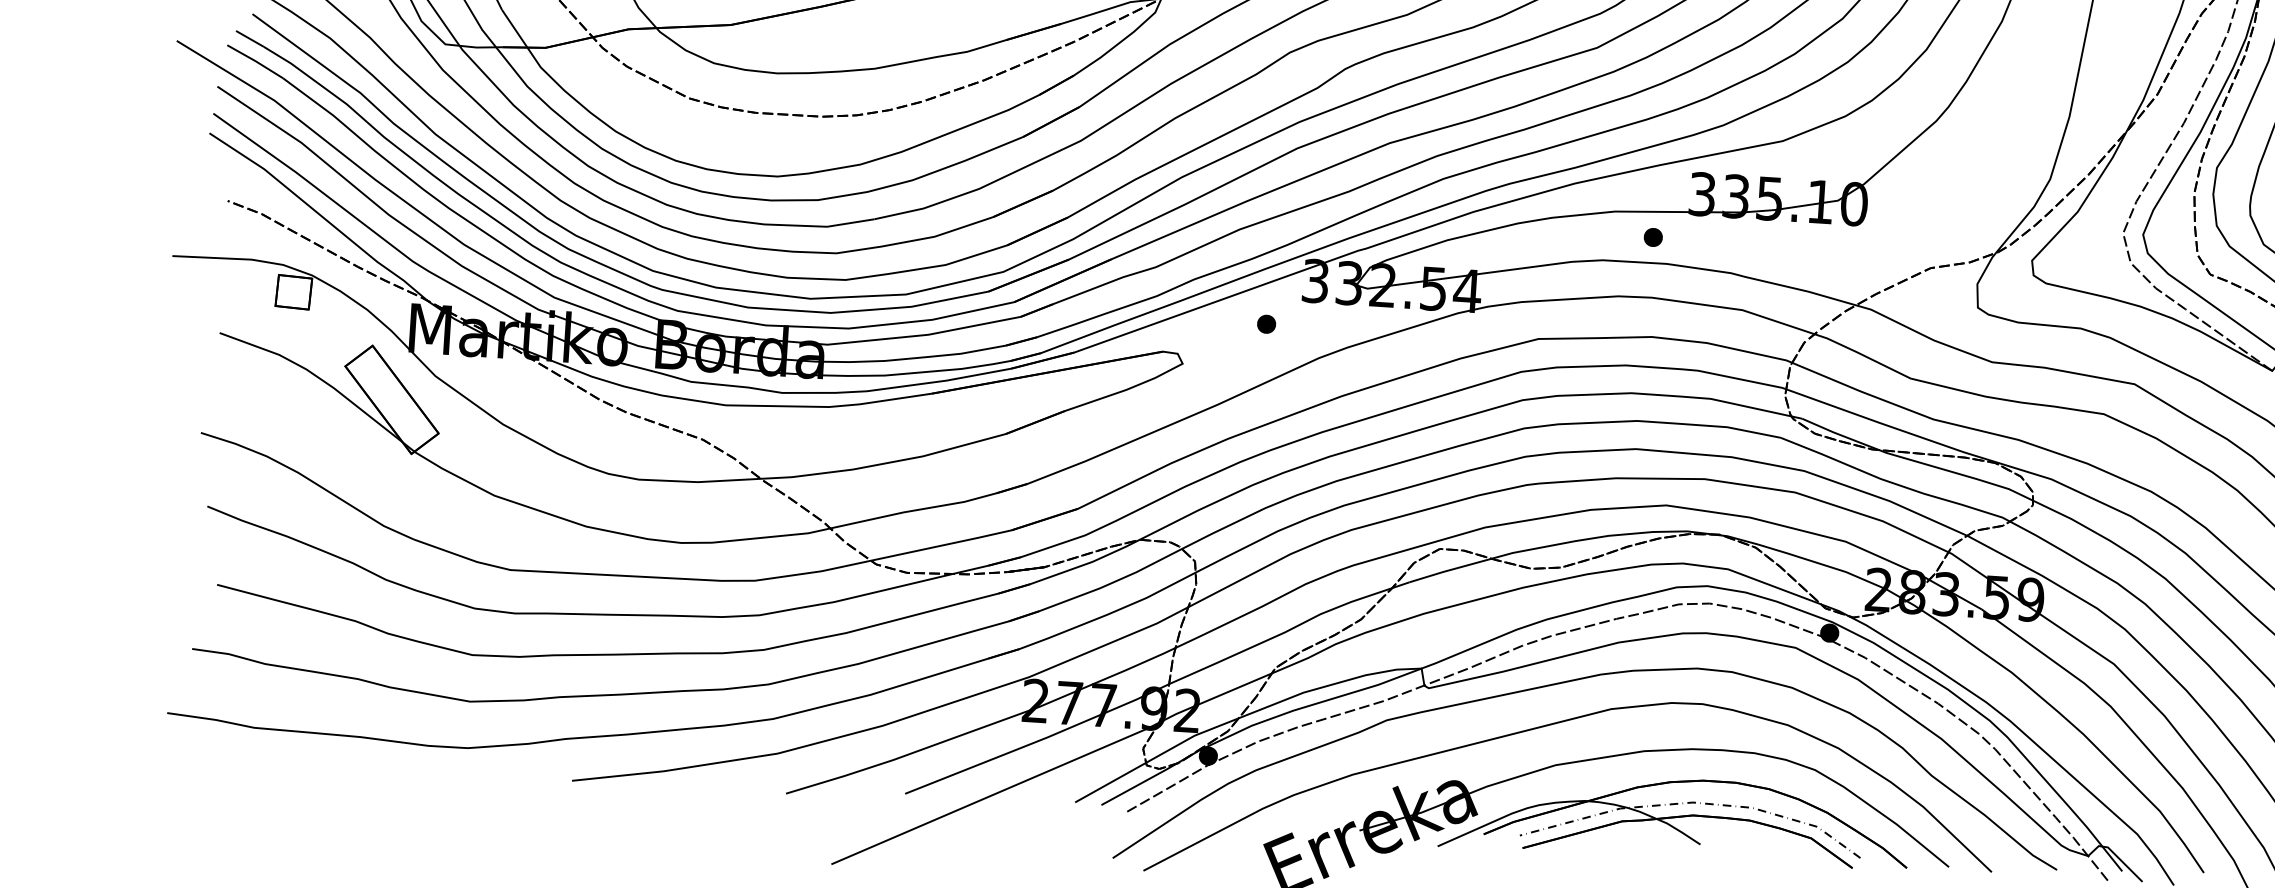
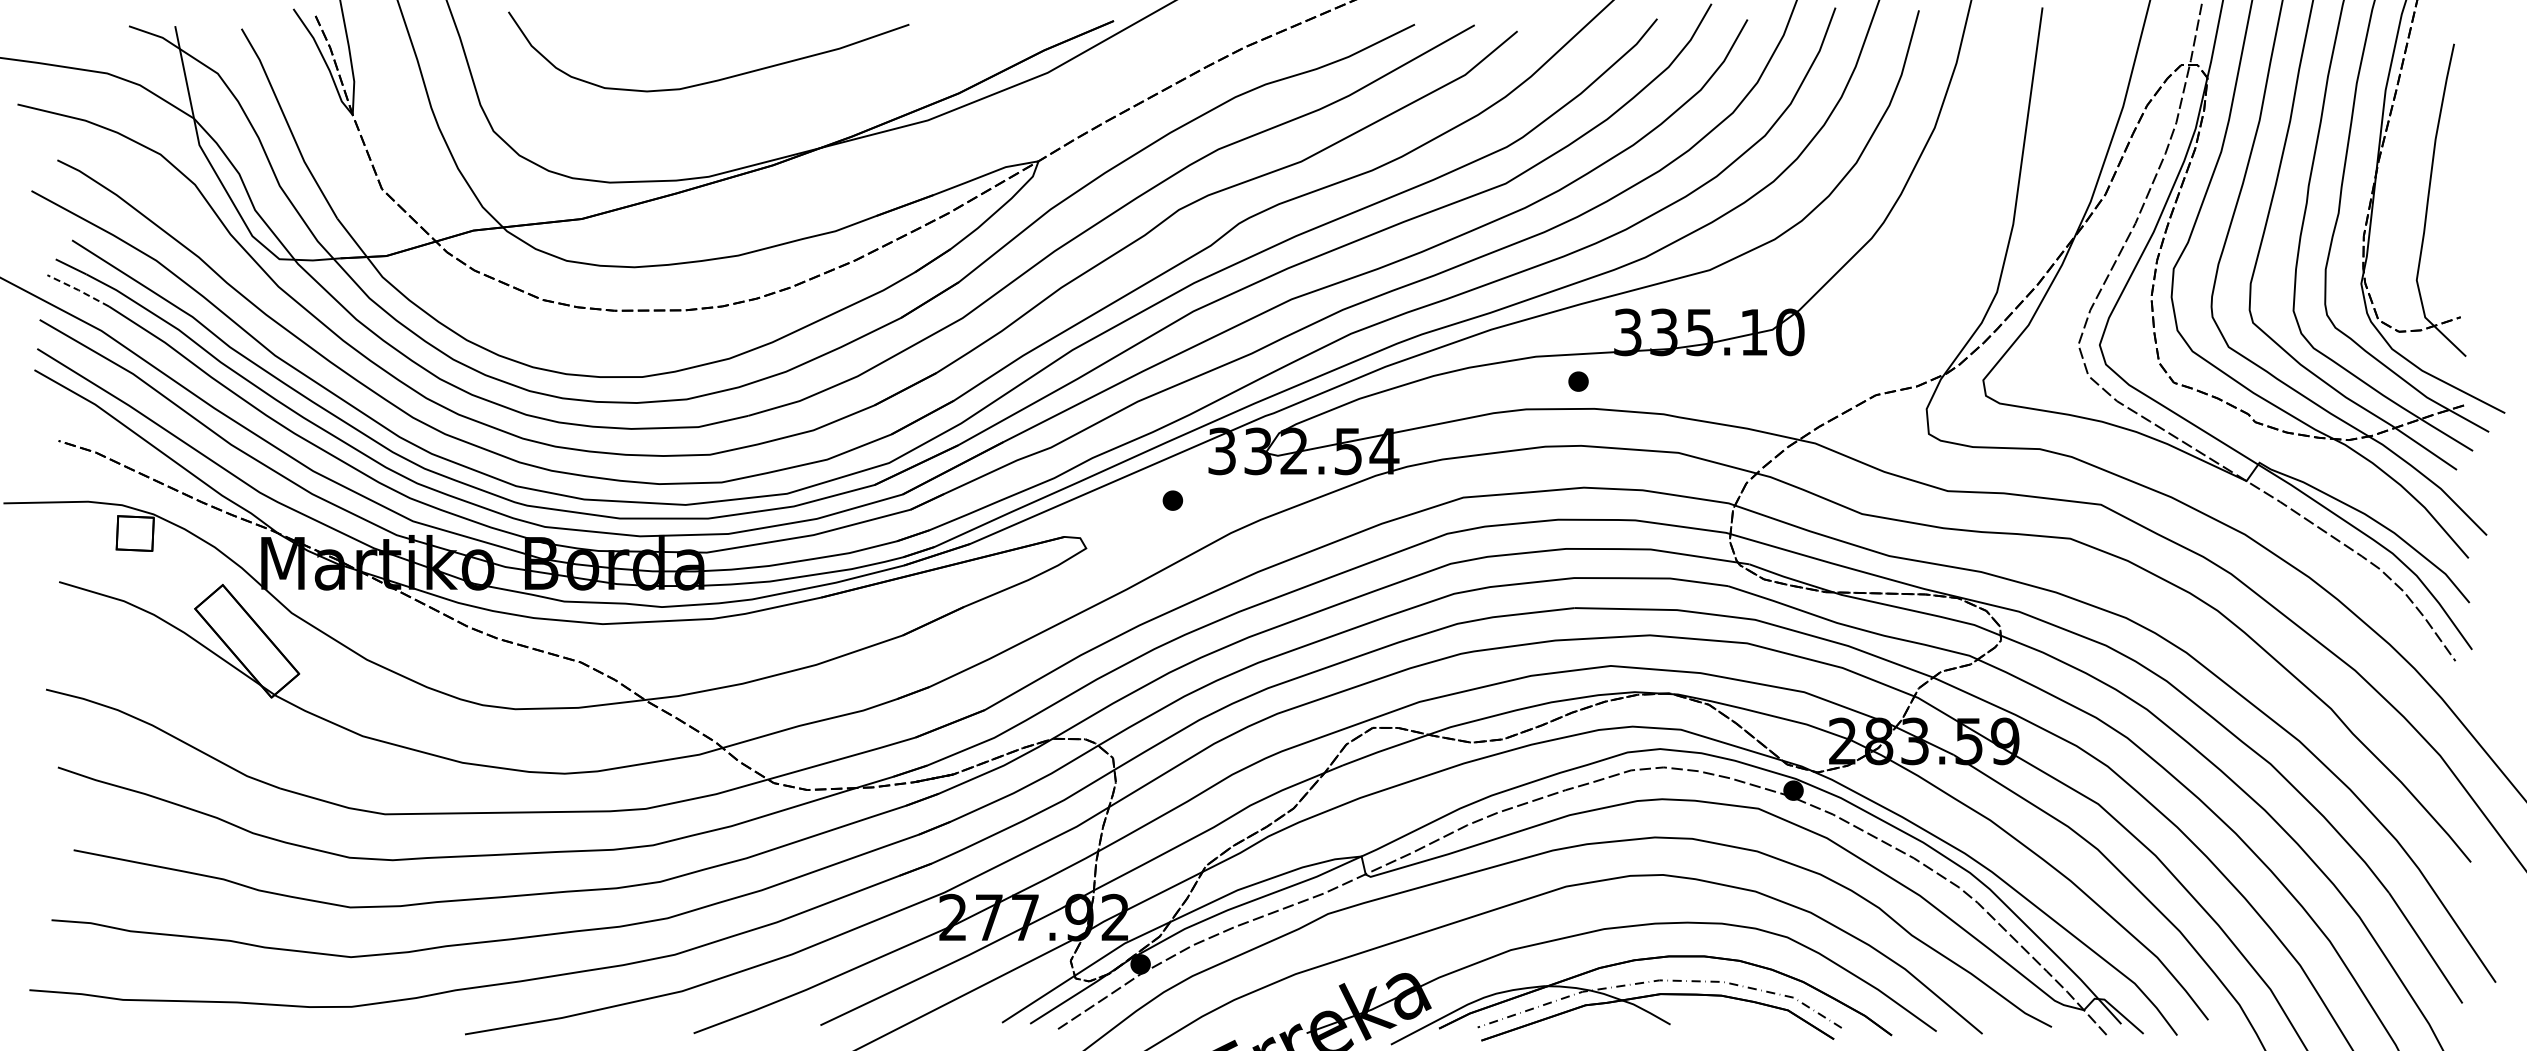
line: (255, 61) -> (78, 290), solid -> dashed

